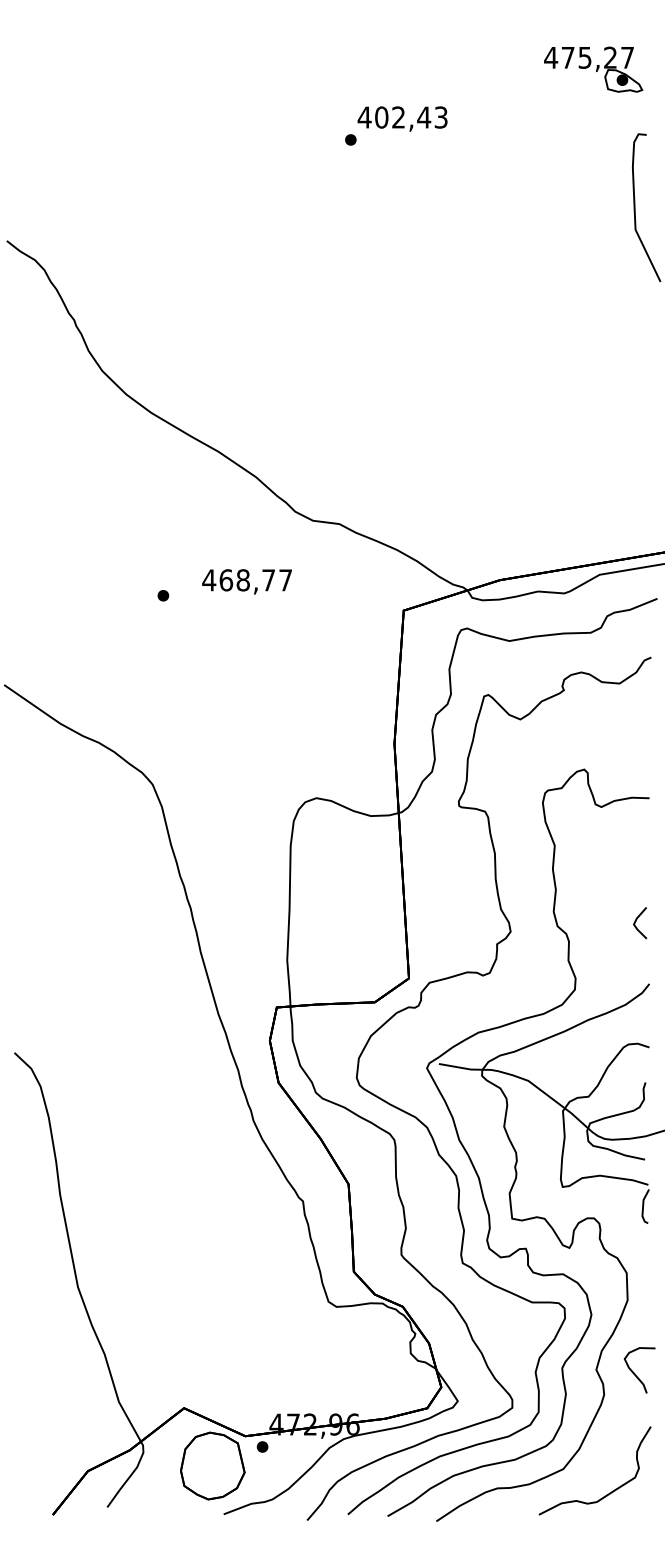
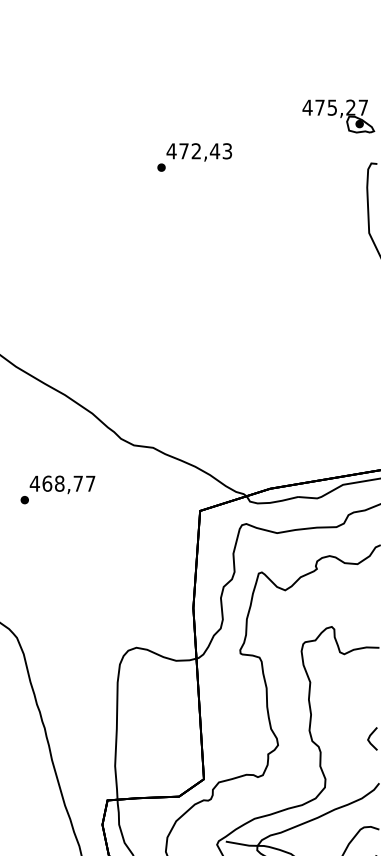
text: (381, 117) -> (183, 151), 402,43 -> 472,43
text: (246, 581) -> (62, 484), moved

